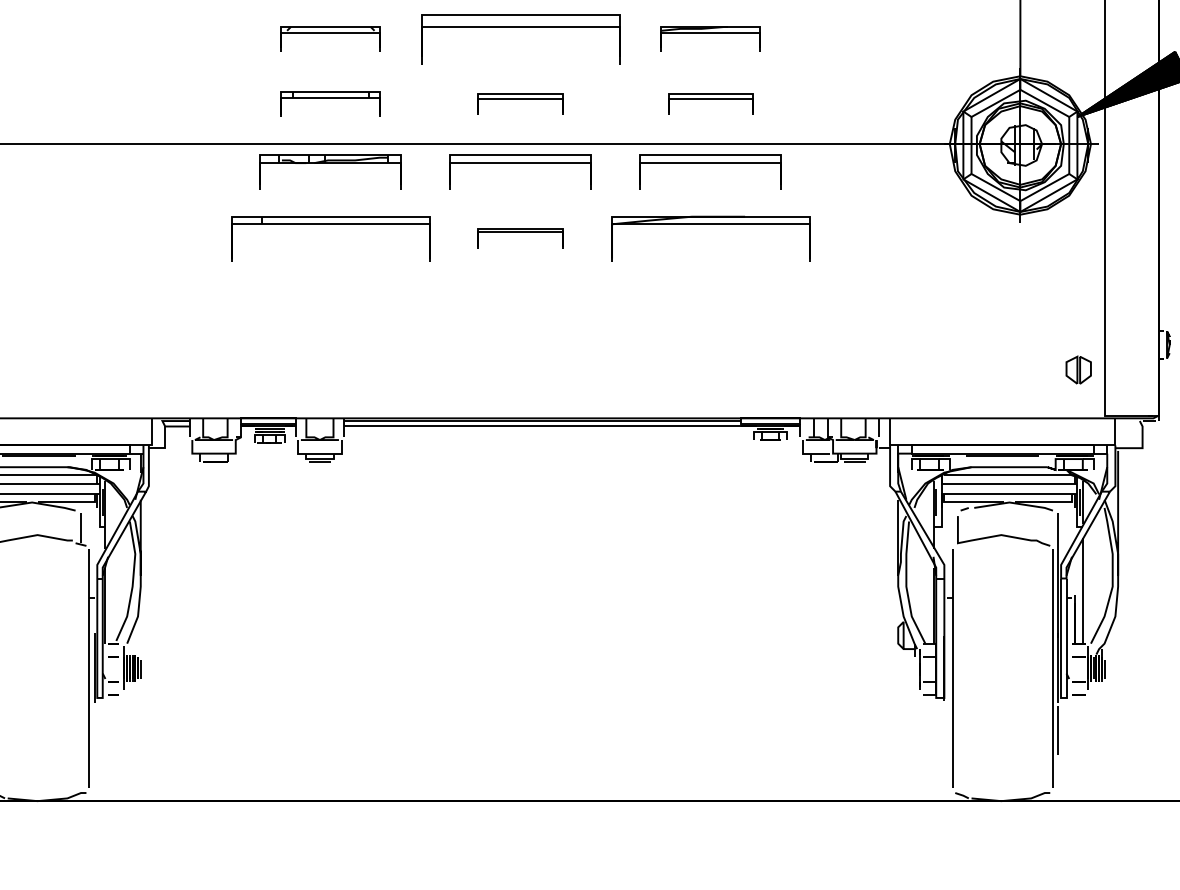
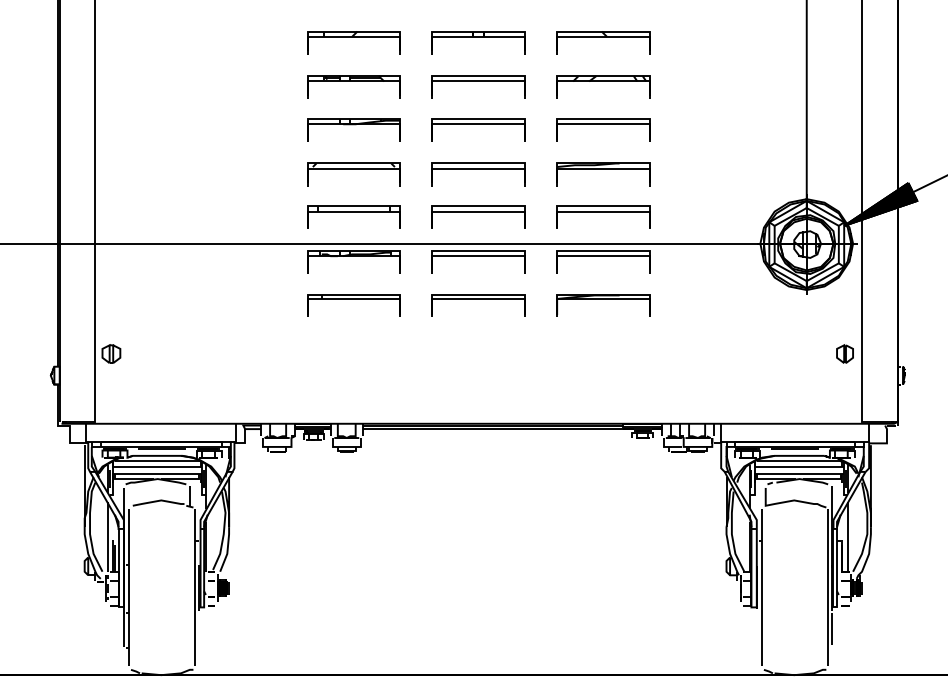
part: (330, 38) -> (353, 174), size x1.43
part: (520, 38) -> (478, 174), size x0.71
part: (710, 38) -> (603, 174), size x1.43
part: (330, 102) -> (353, 216), size x1.43
part: (520, 102) -> (478, 216), size x1.67
part: (710, 102) -> (603, 216), size x1.67
part: (330, 238) -> (353, 305), size x0.71
part: (520, 238) -> (478, 305), size x1.67
part: (710, 238) -> (603, 305), size x0.71
part: (1077, 369) -> (844, 353), moved

